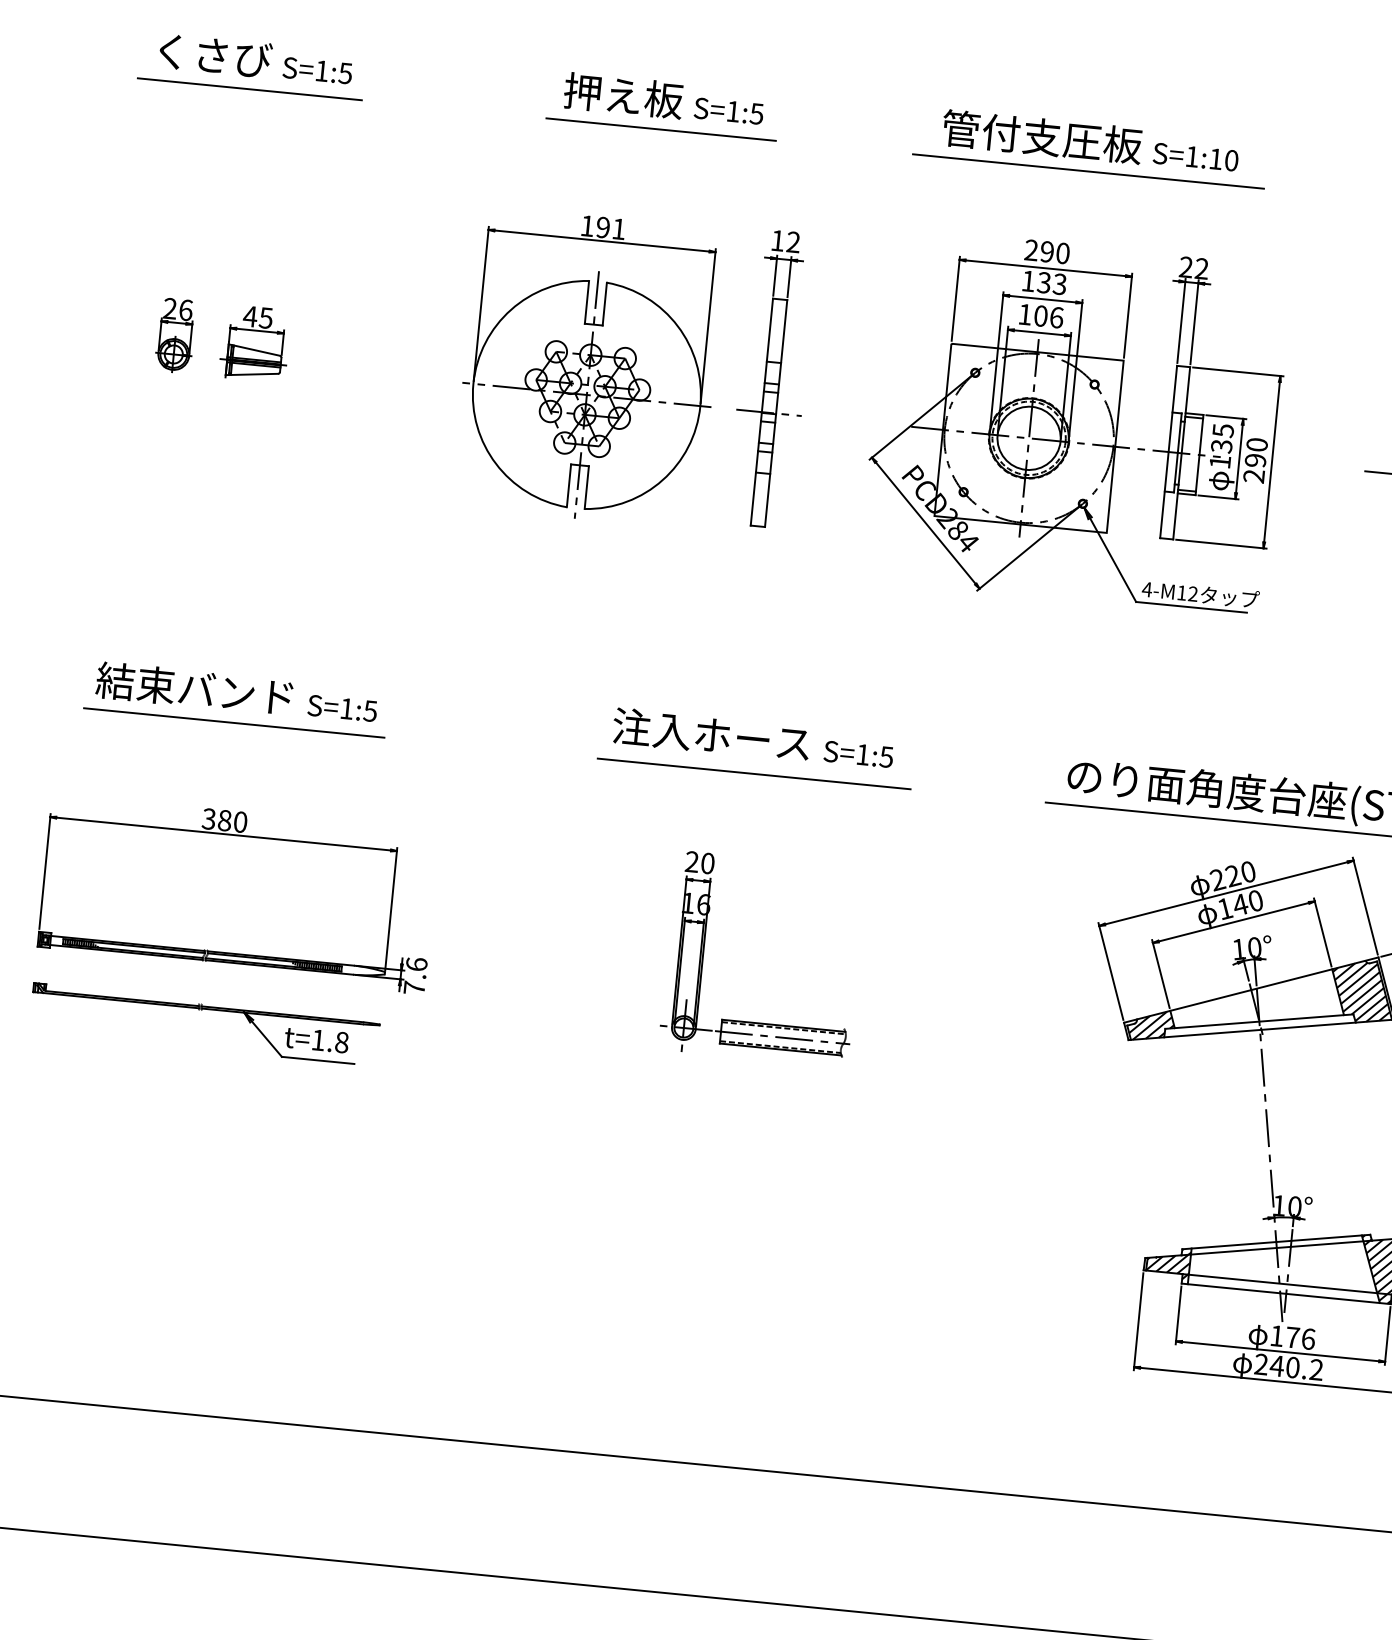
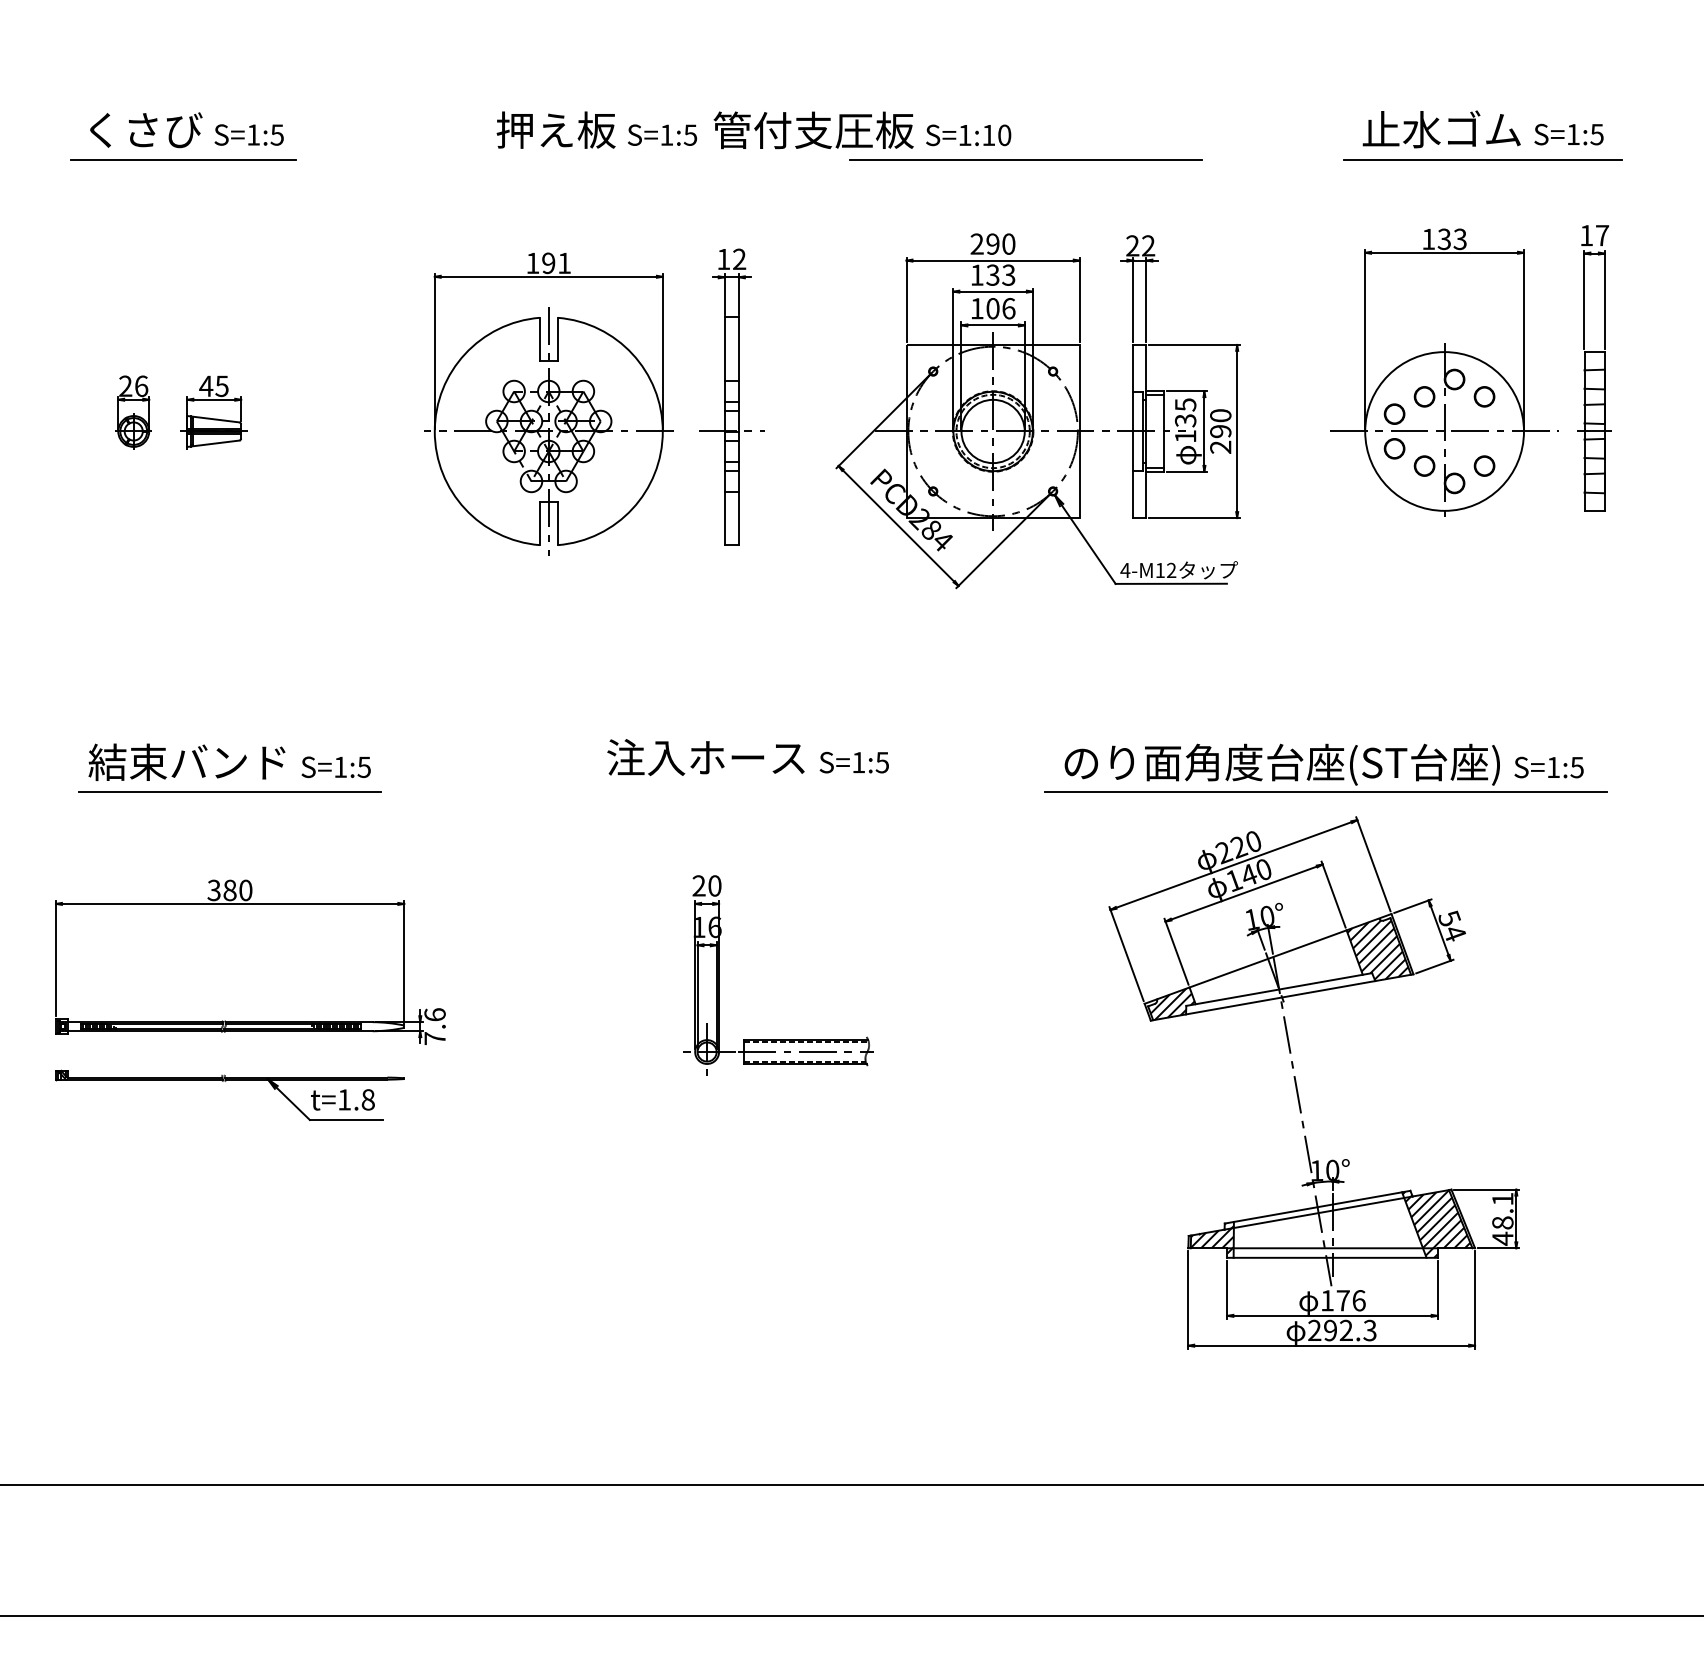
line: (660, 129) -> (596, 160), removed
text: (1090, 141) -> (862, 130), moved
line: (753, 773) -> (751, 791), removed
text: (1296, 1367) -> (1349, 1330), 240.2 -> 292.3

